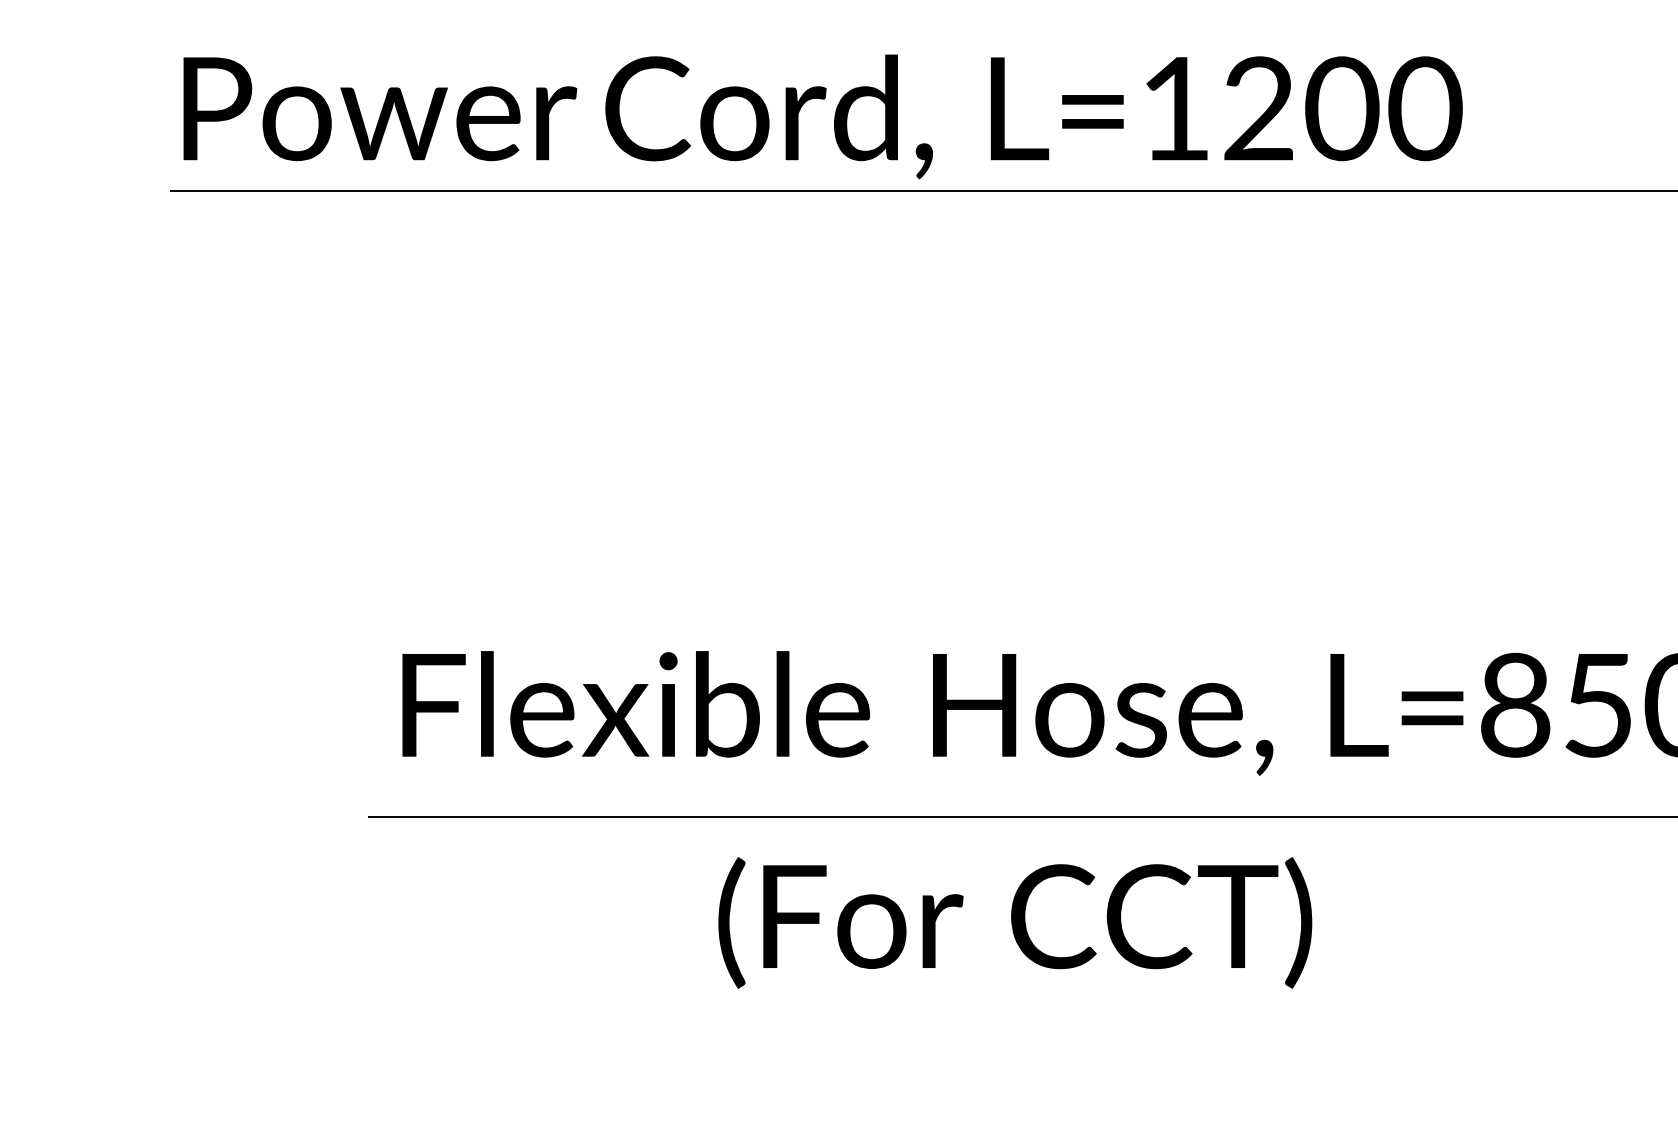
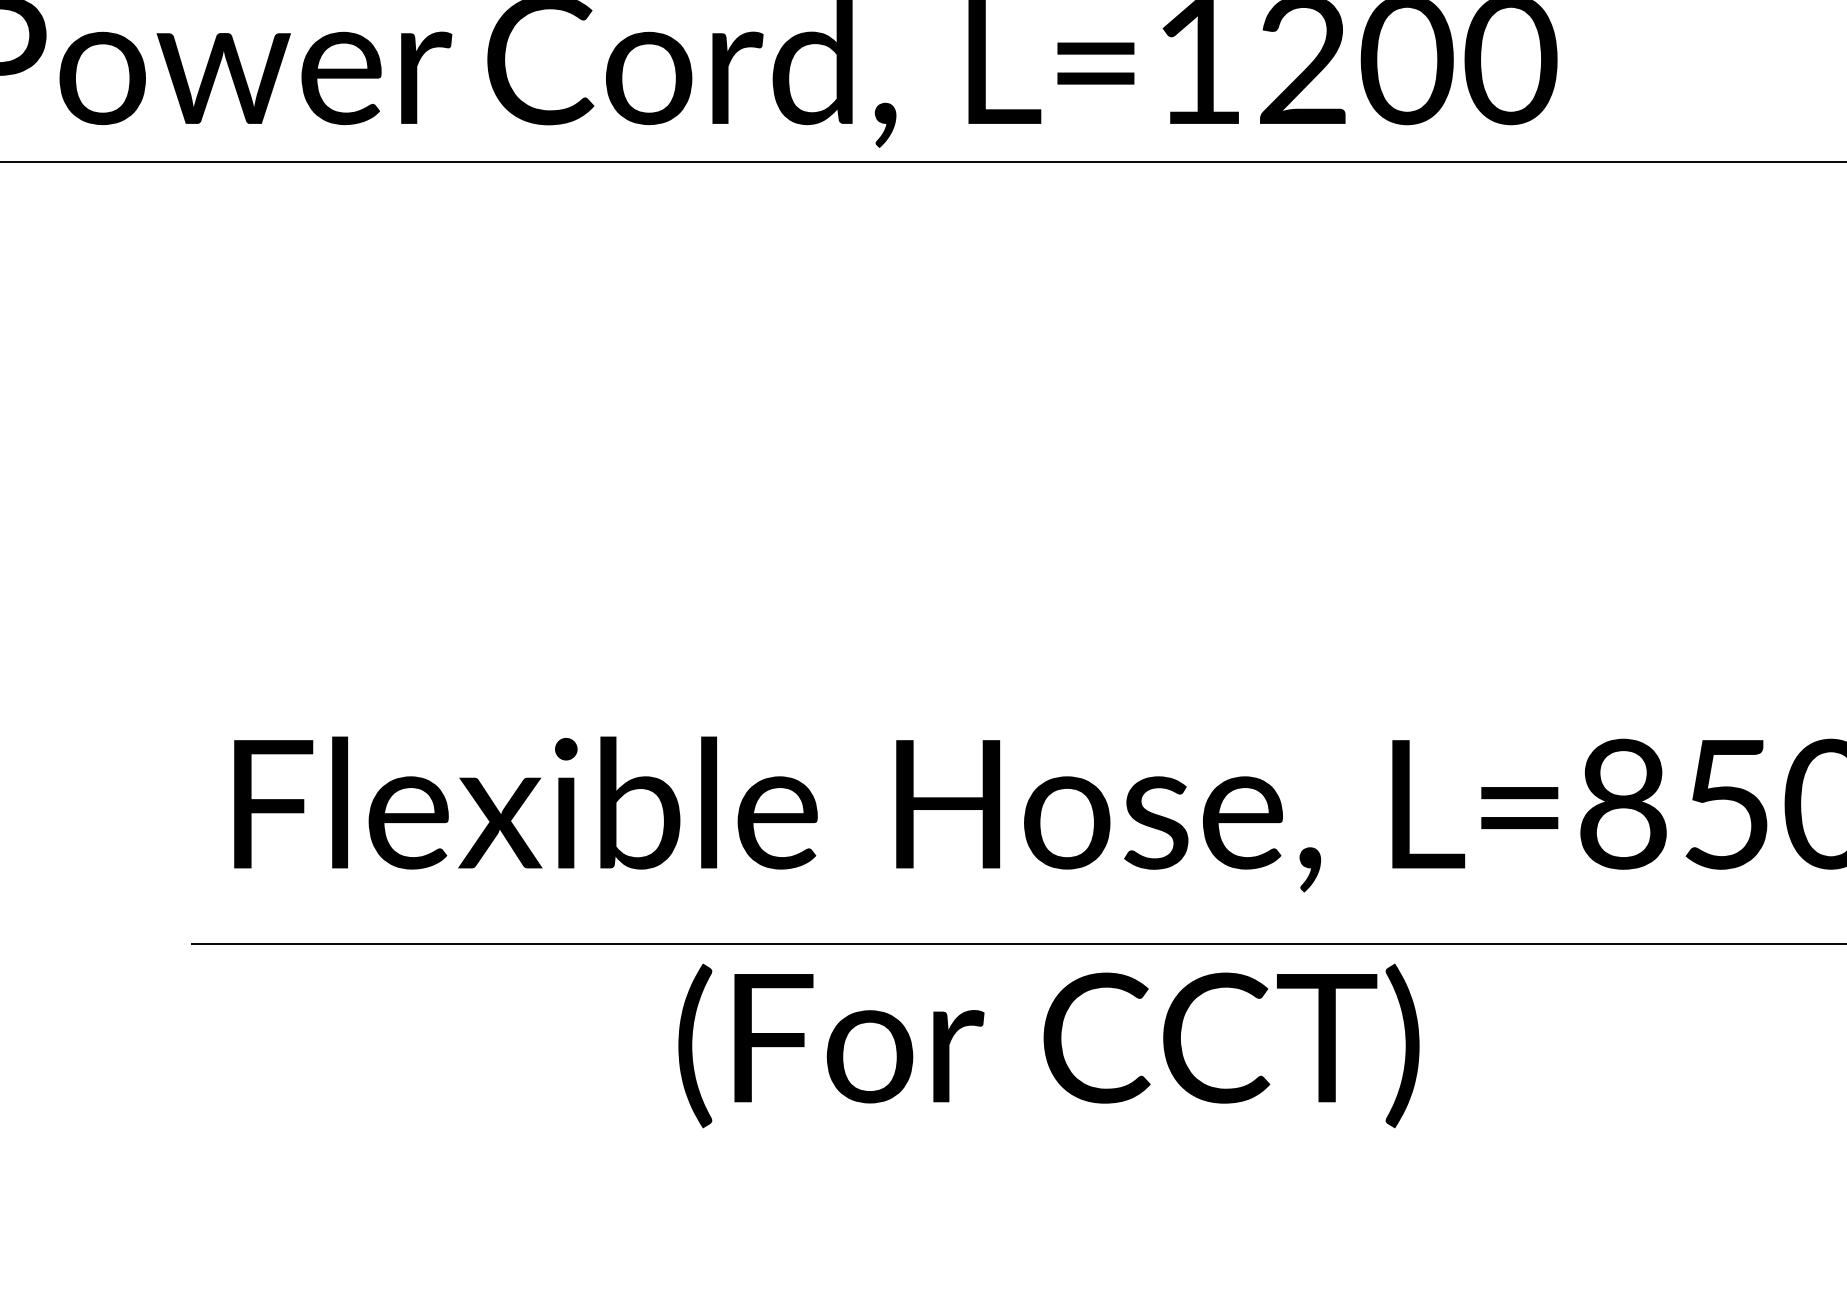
text: (1015, 922) -> (1049, 1045), moved

